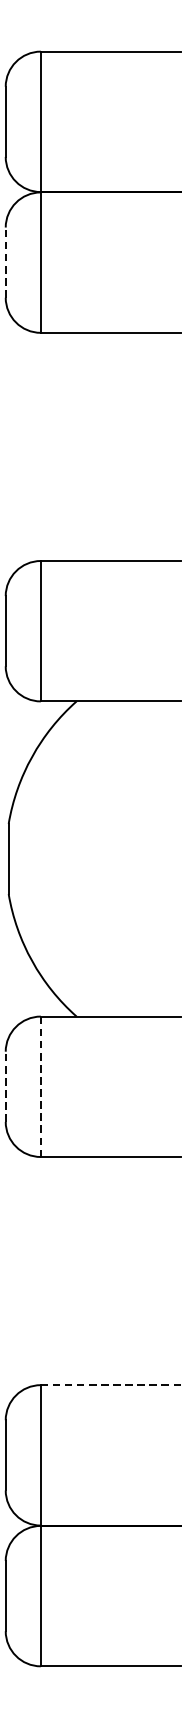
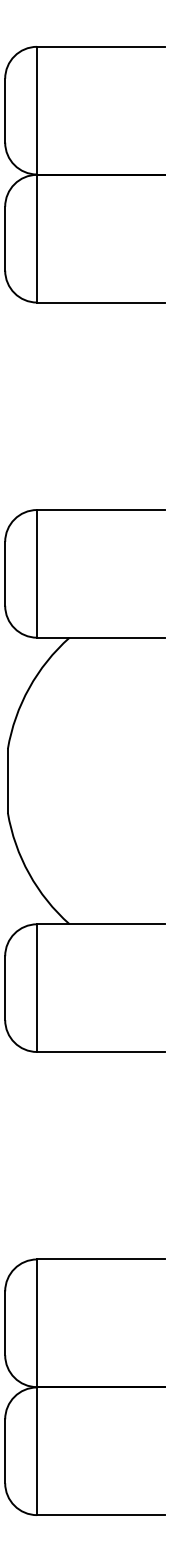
line: (6, 262) -> (5, 238), dashed -> solid
line: (6, 1087) -> (5, 988), dashed -> solid
line: (41, 1087) -> (37, 988), dashed -> solid
line: (110, 1385) -> (100, 1259), dashed -> solid

